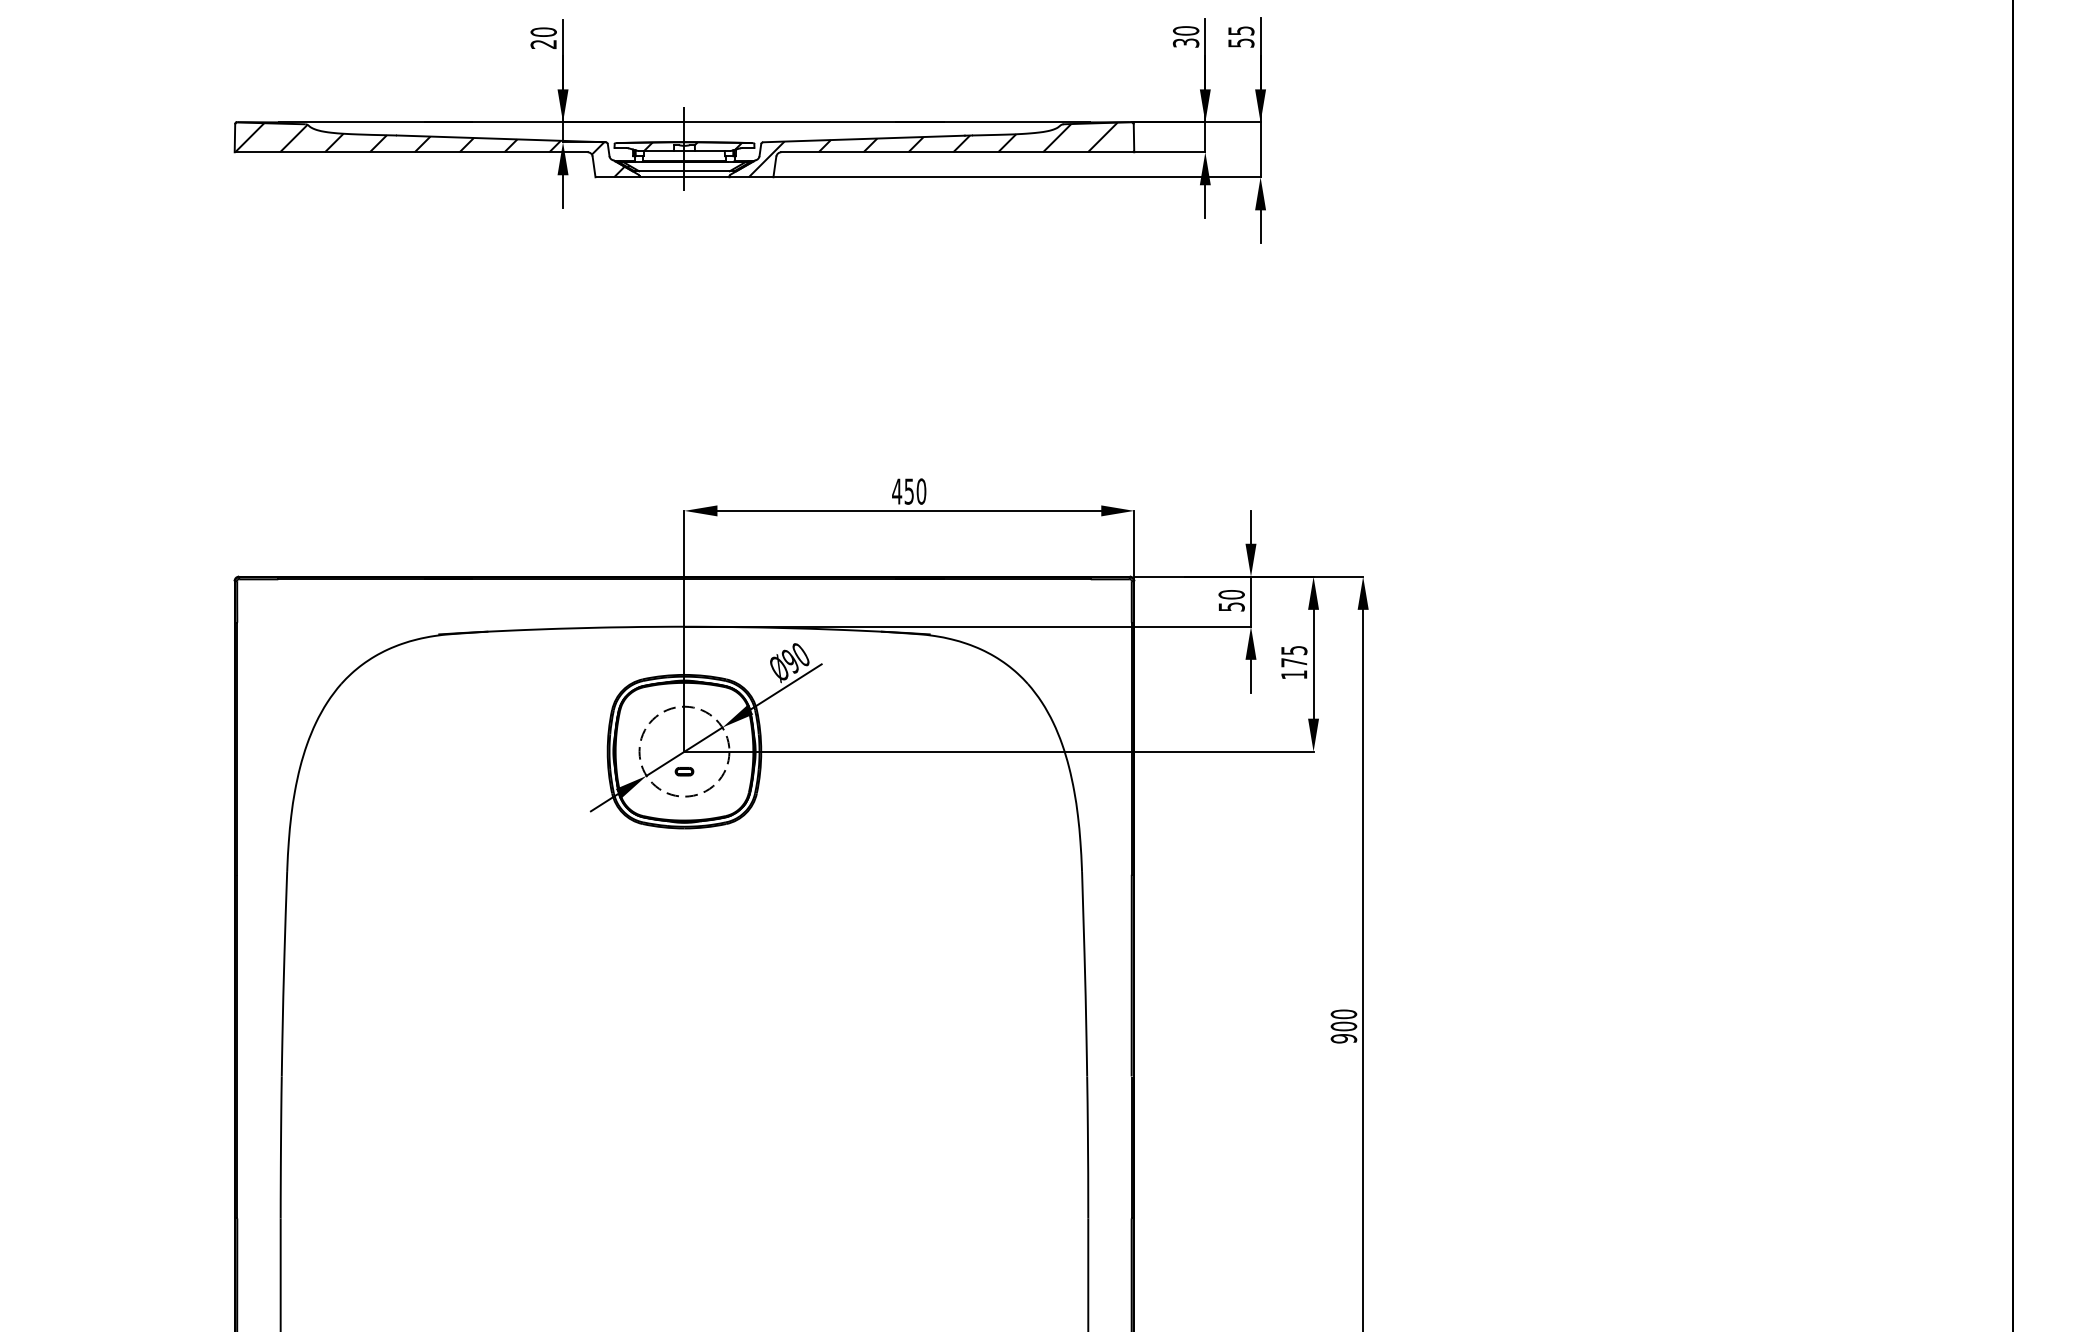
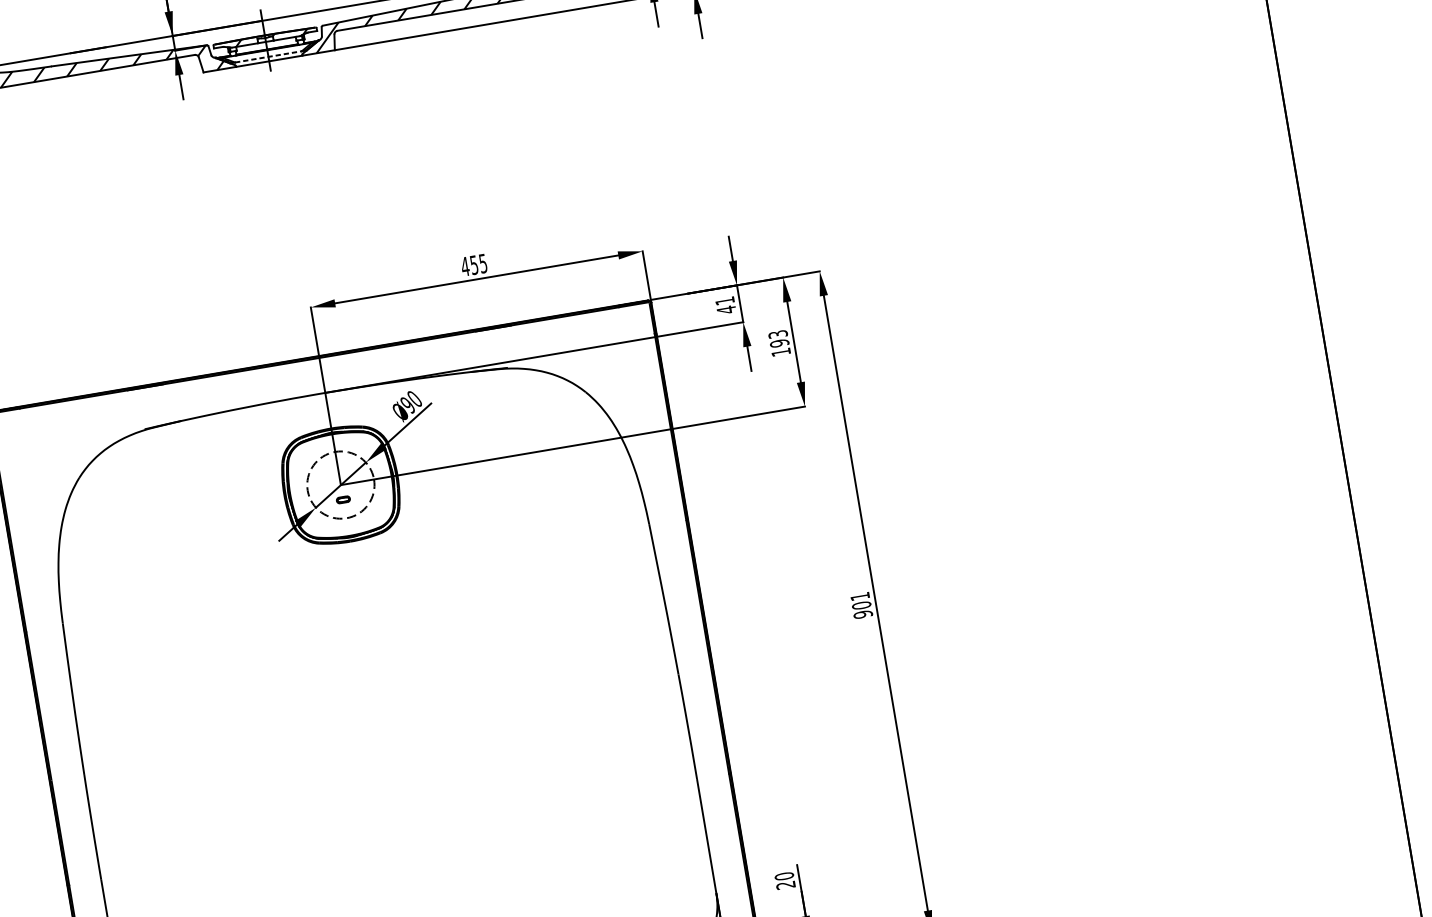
line: (684, 171) -> (268, 57), solid -> dashed
text: (921, 491) -> (483, 263), 450 -> 455
text: (1231, 601) -> (725, 306), 50 -> 41
text: (1294, 656) -> (779, 338), 175 -> 193
text: (1343, 1014) -> (859, 596), 900 -> 901

